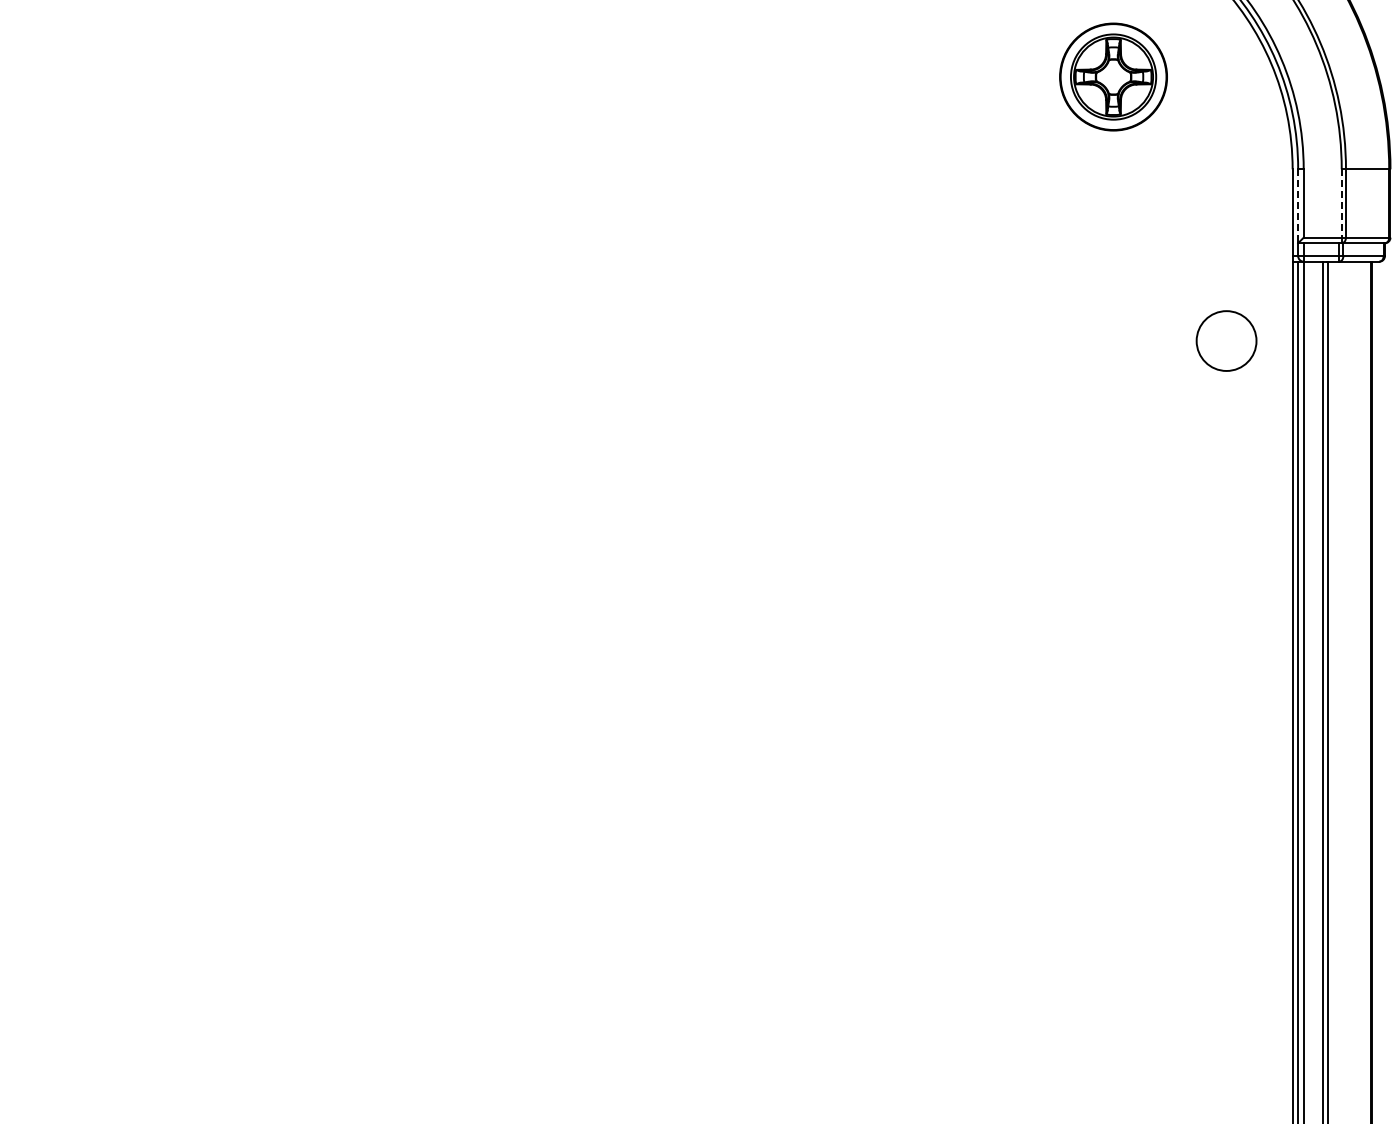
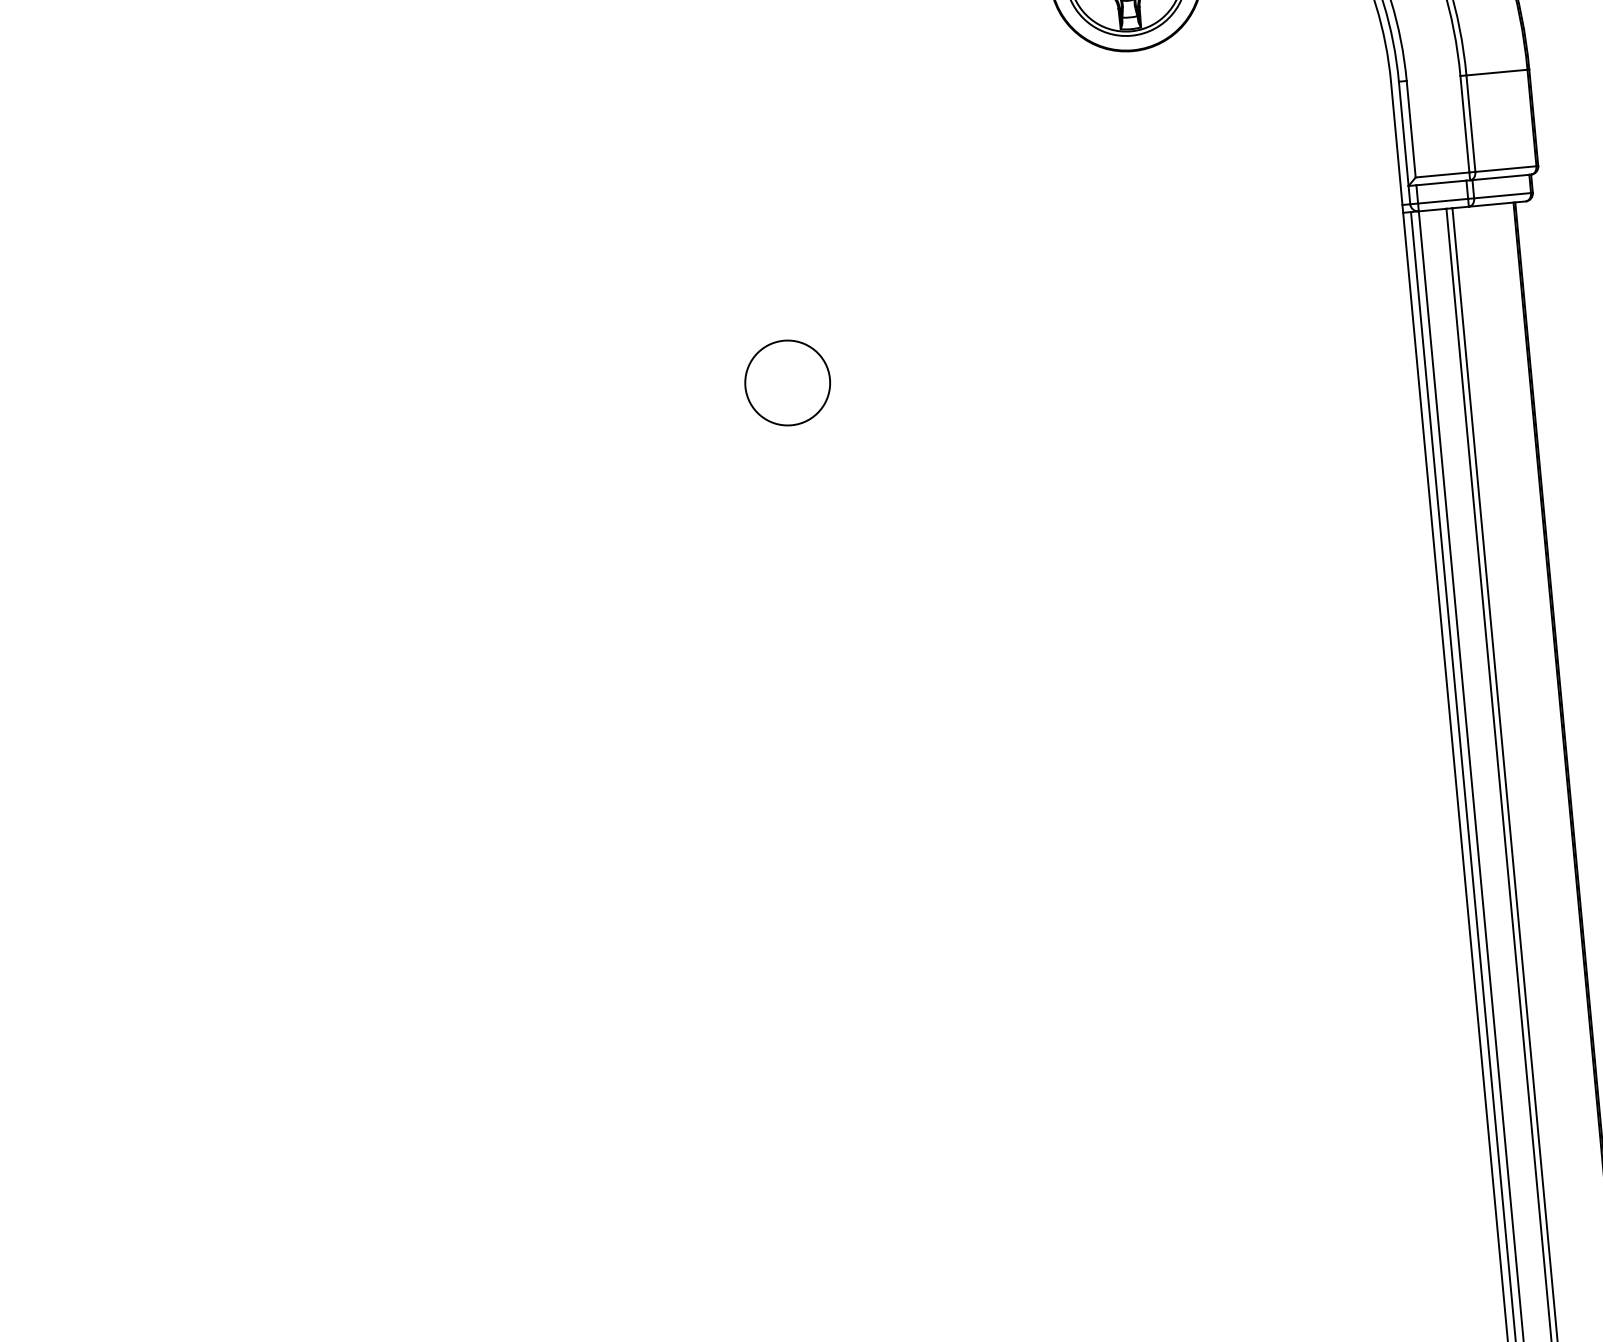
line: (1341, 204) -> (1464, 125), dashed -> solid
line: (1298, 206) -> (1404, 134), dashed -> solid
circle: (1226, 340) -> (787, 382), moved

